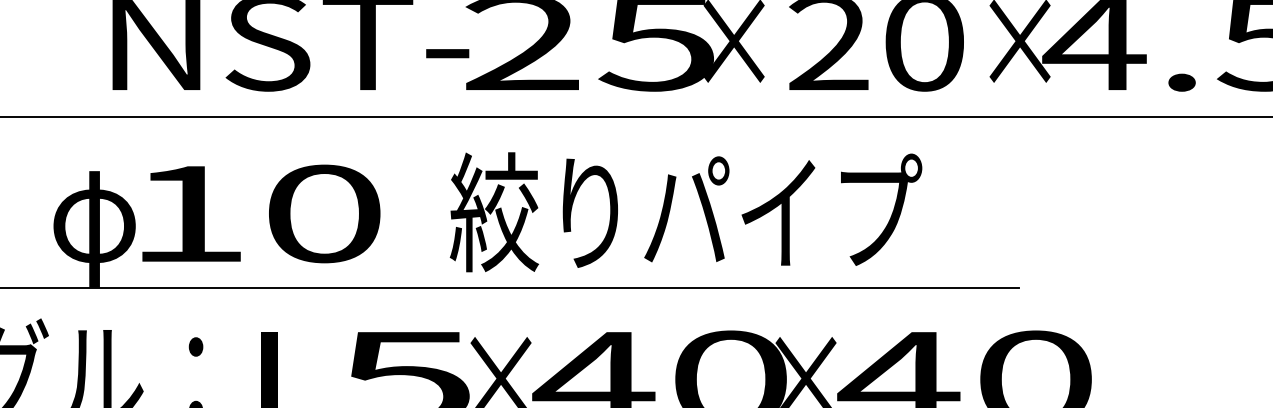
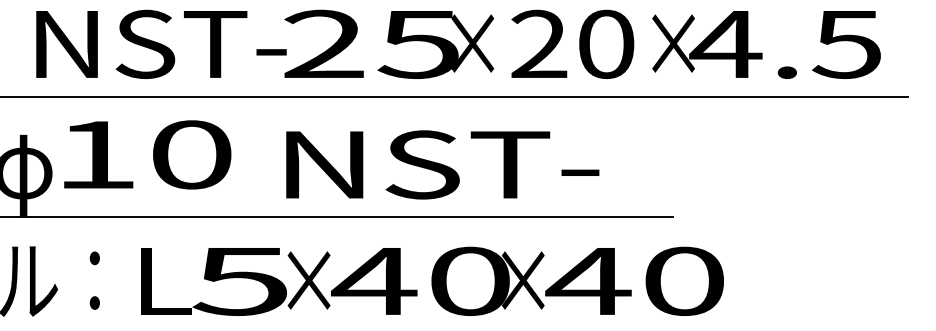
text: (685, 211) -> (438, 163), 絞りパイプ -> NST-
text: (261, 213) -> (147, 154), moved

